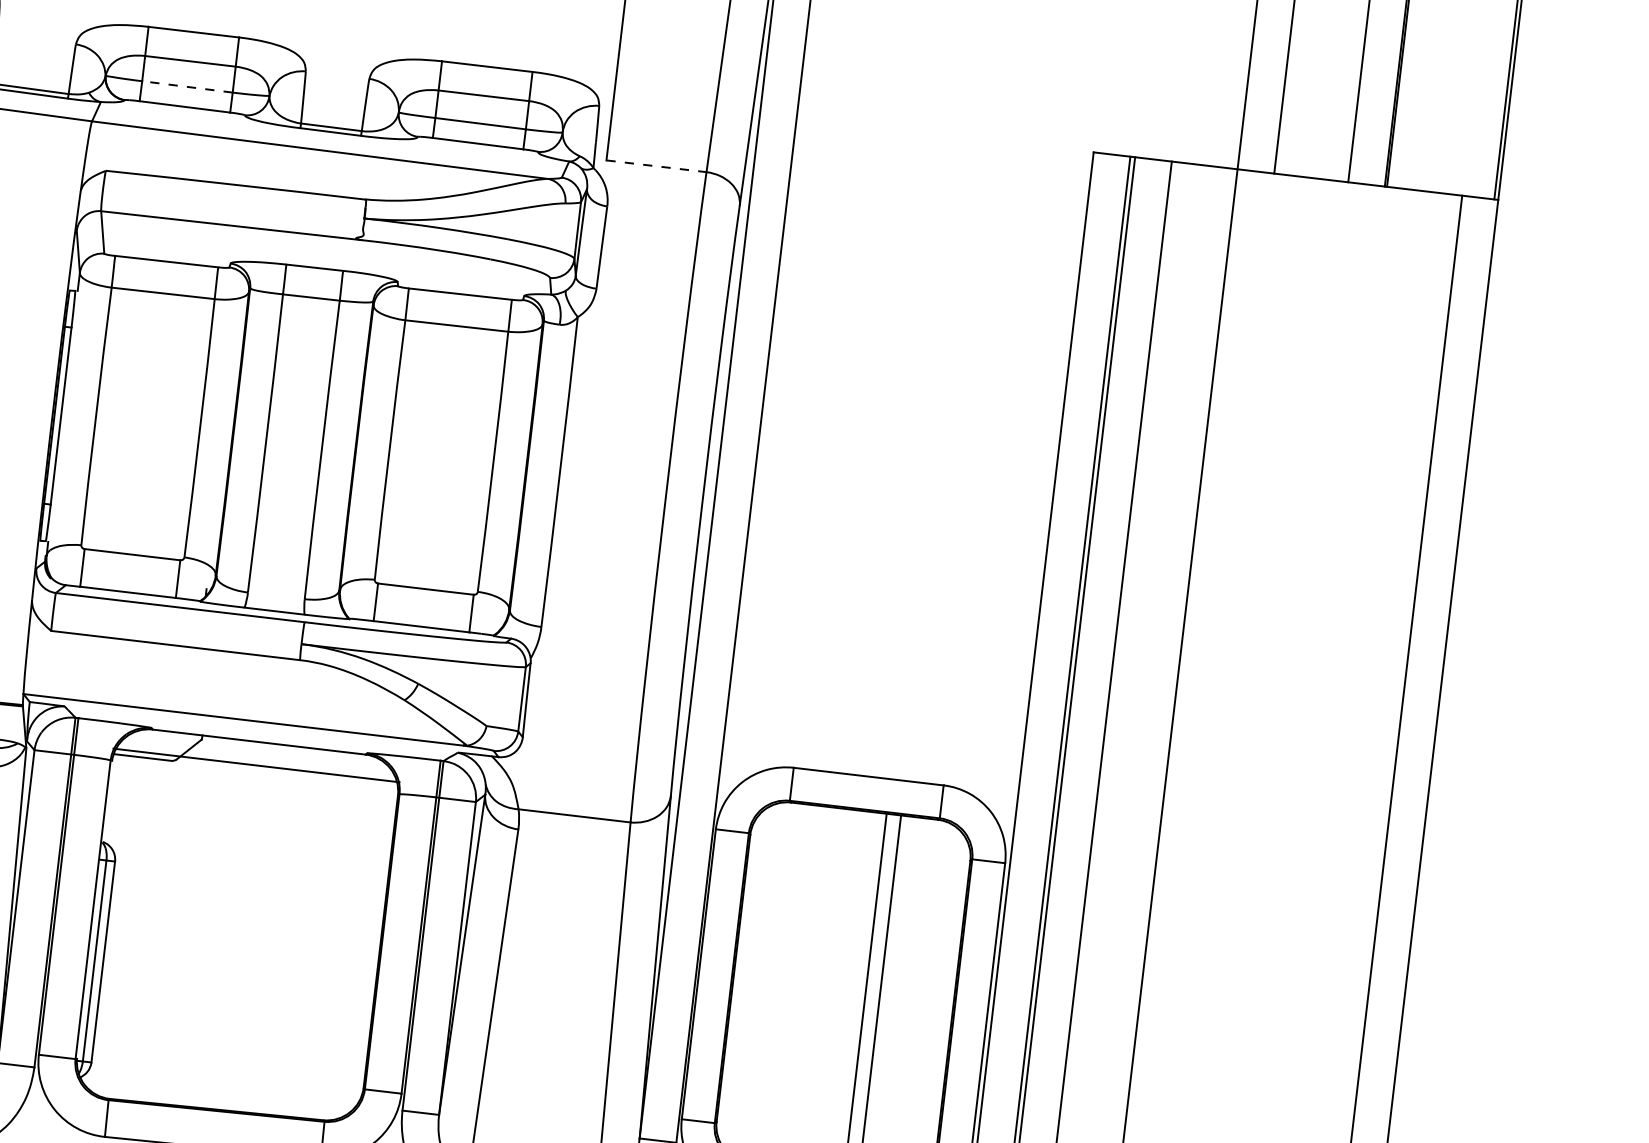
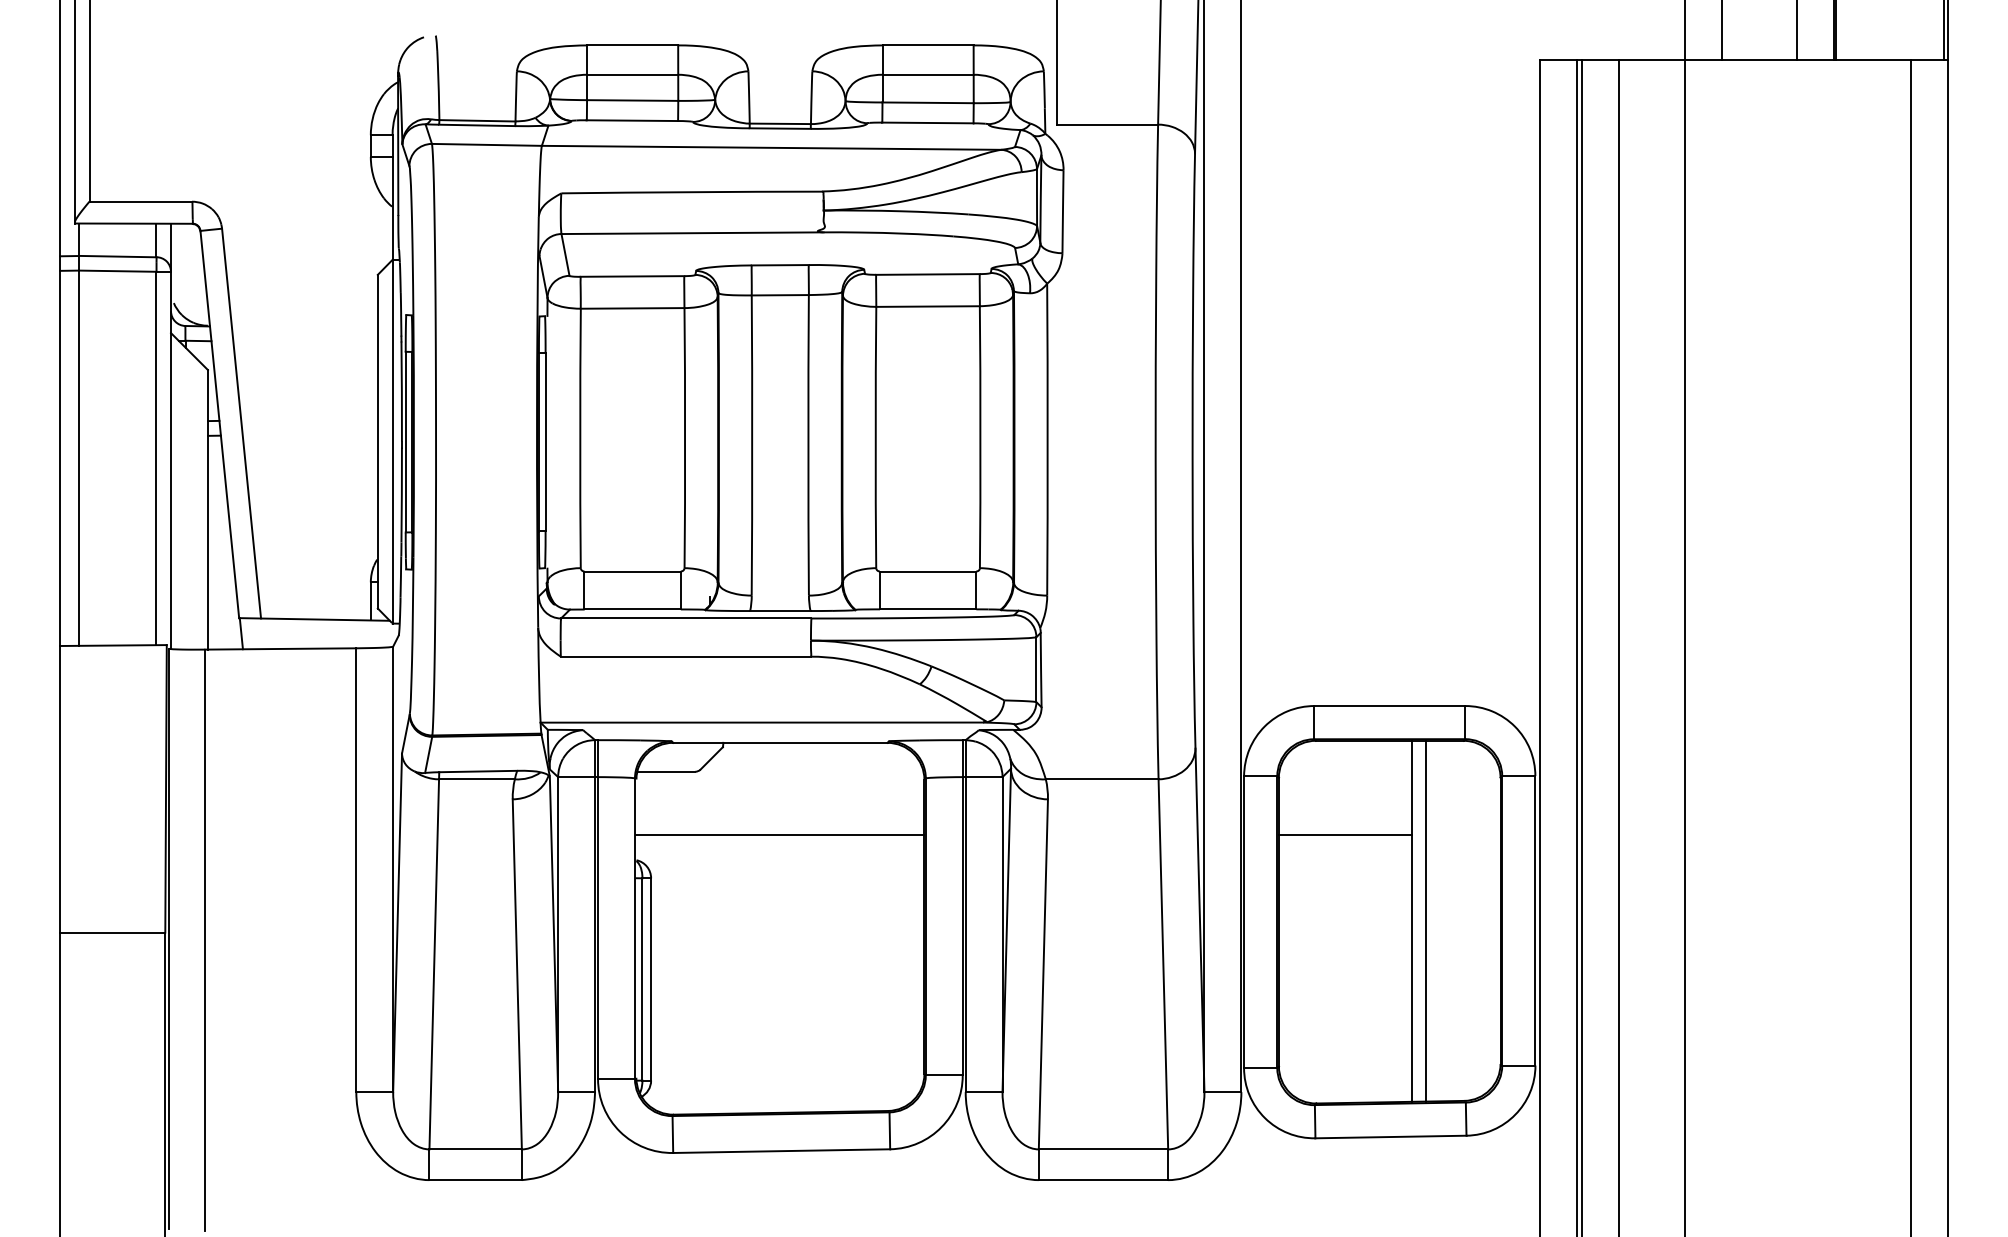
line: (187, 86) -> (632, 100), dashed -> solid
line: (657, 166) -> (1108, 124), dashed -> solid
line: (256, 765) -> (780, 835), moved
line: (808, 899) -> (1344, 835), added

